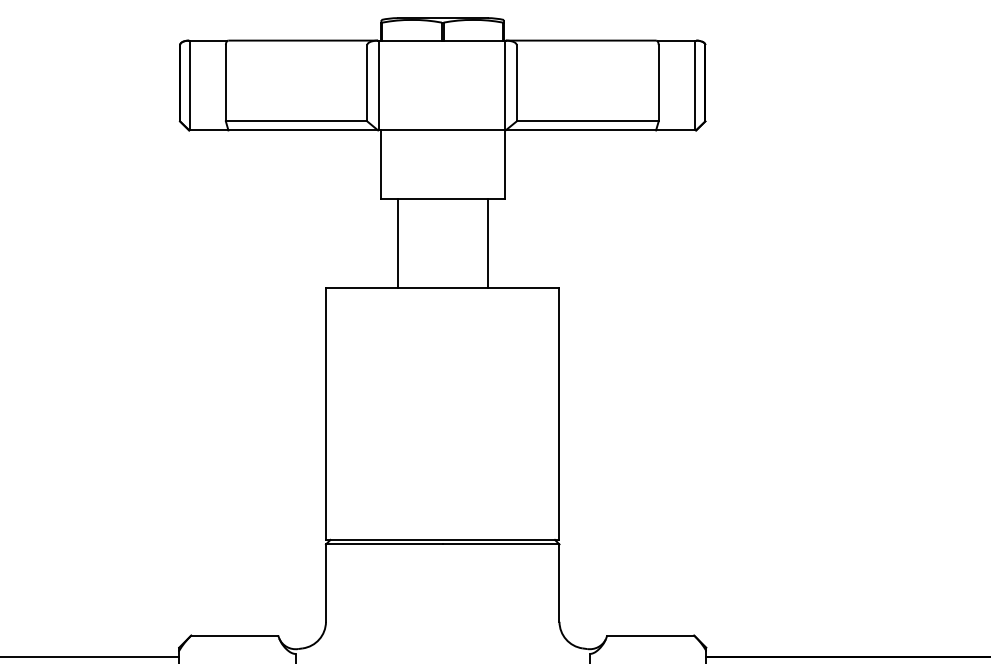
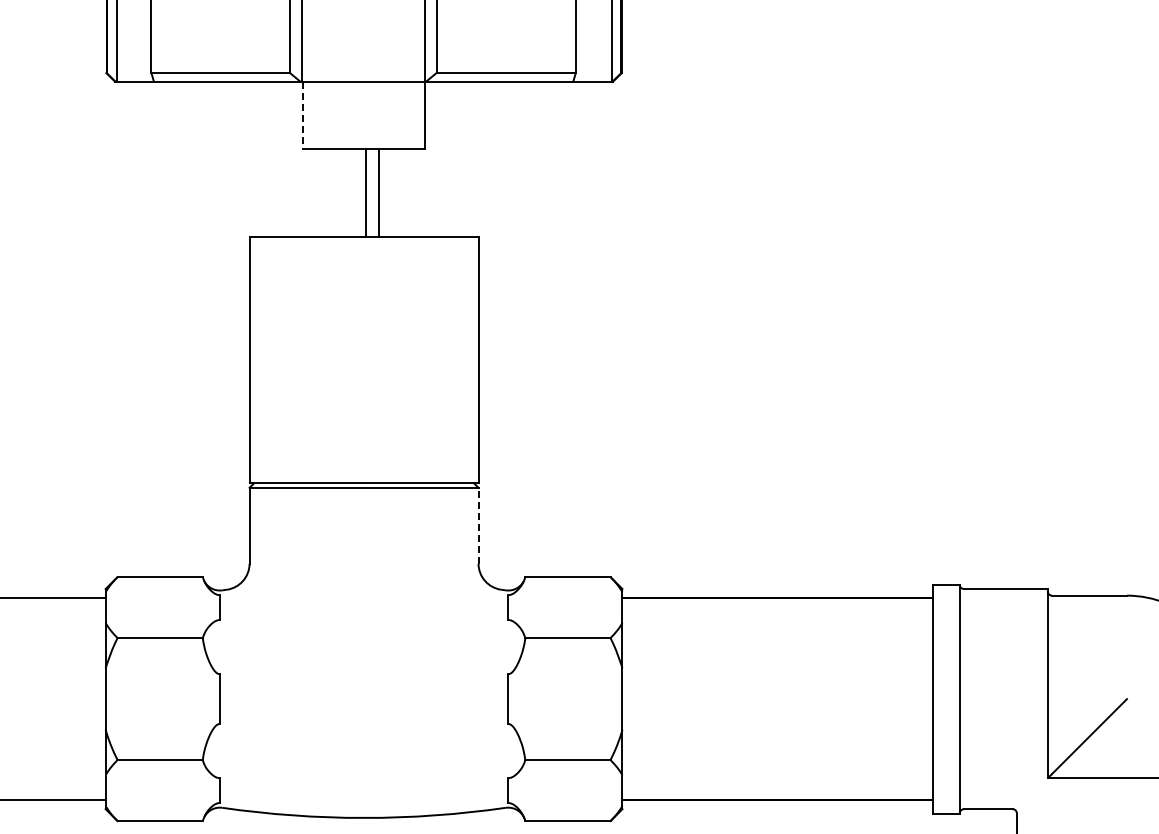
line: (380, 164) -> (303, 115), solid -> dashed
line: (398, 243) -> (366, 192), moved
line: (488, 243) -> (379, 192), moved
line: (559, 582) -> (478, 525), solid -> dashed

